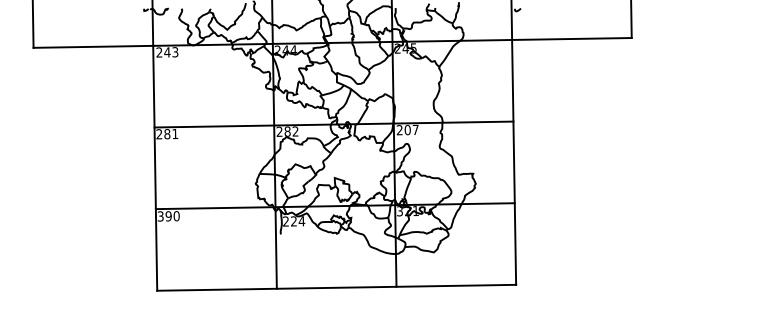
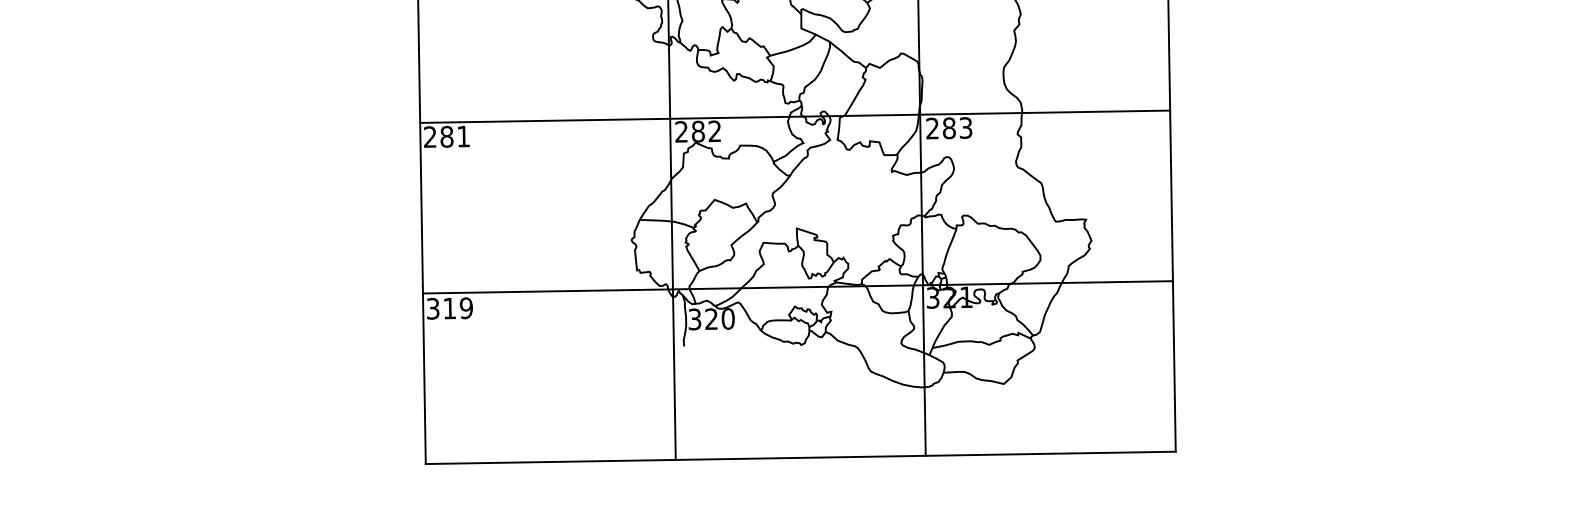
text: (411, 129) -> (957, 127), 207 -> 283
text: (172, 216) -> (457, 308), 390 -> 319
text: (294, 221) -> (712, 319), 224 -> 320

